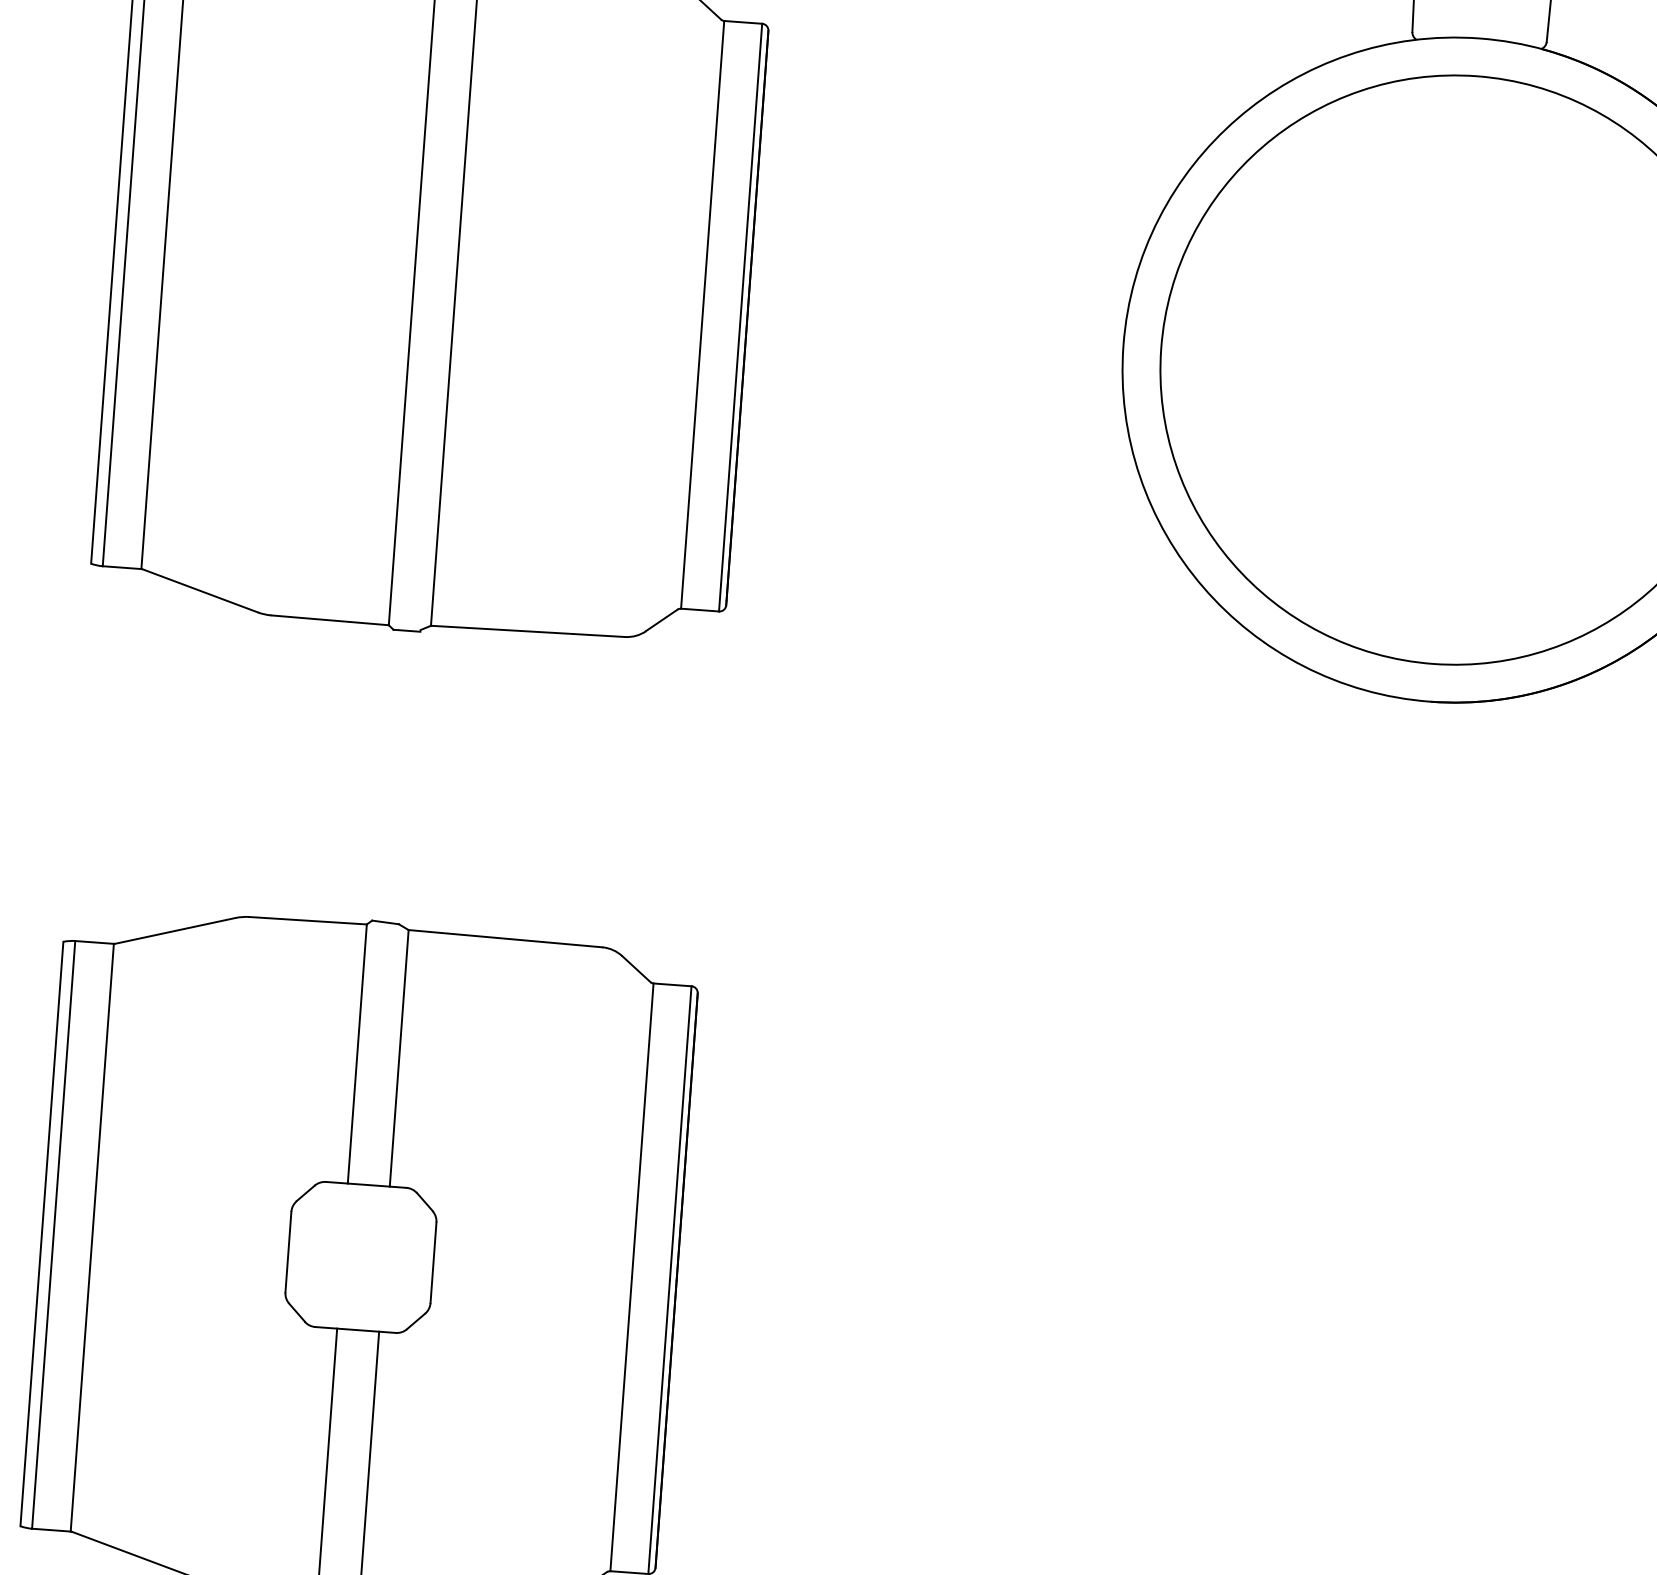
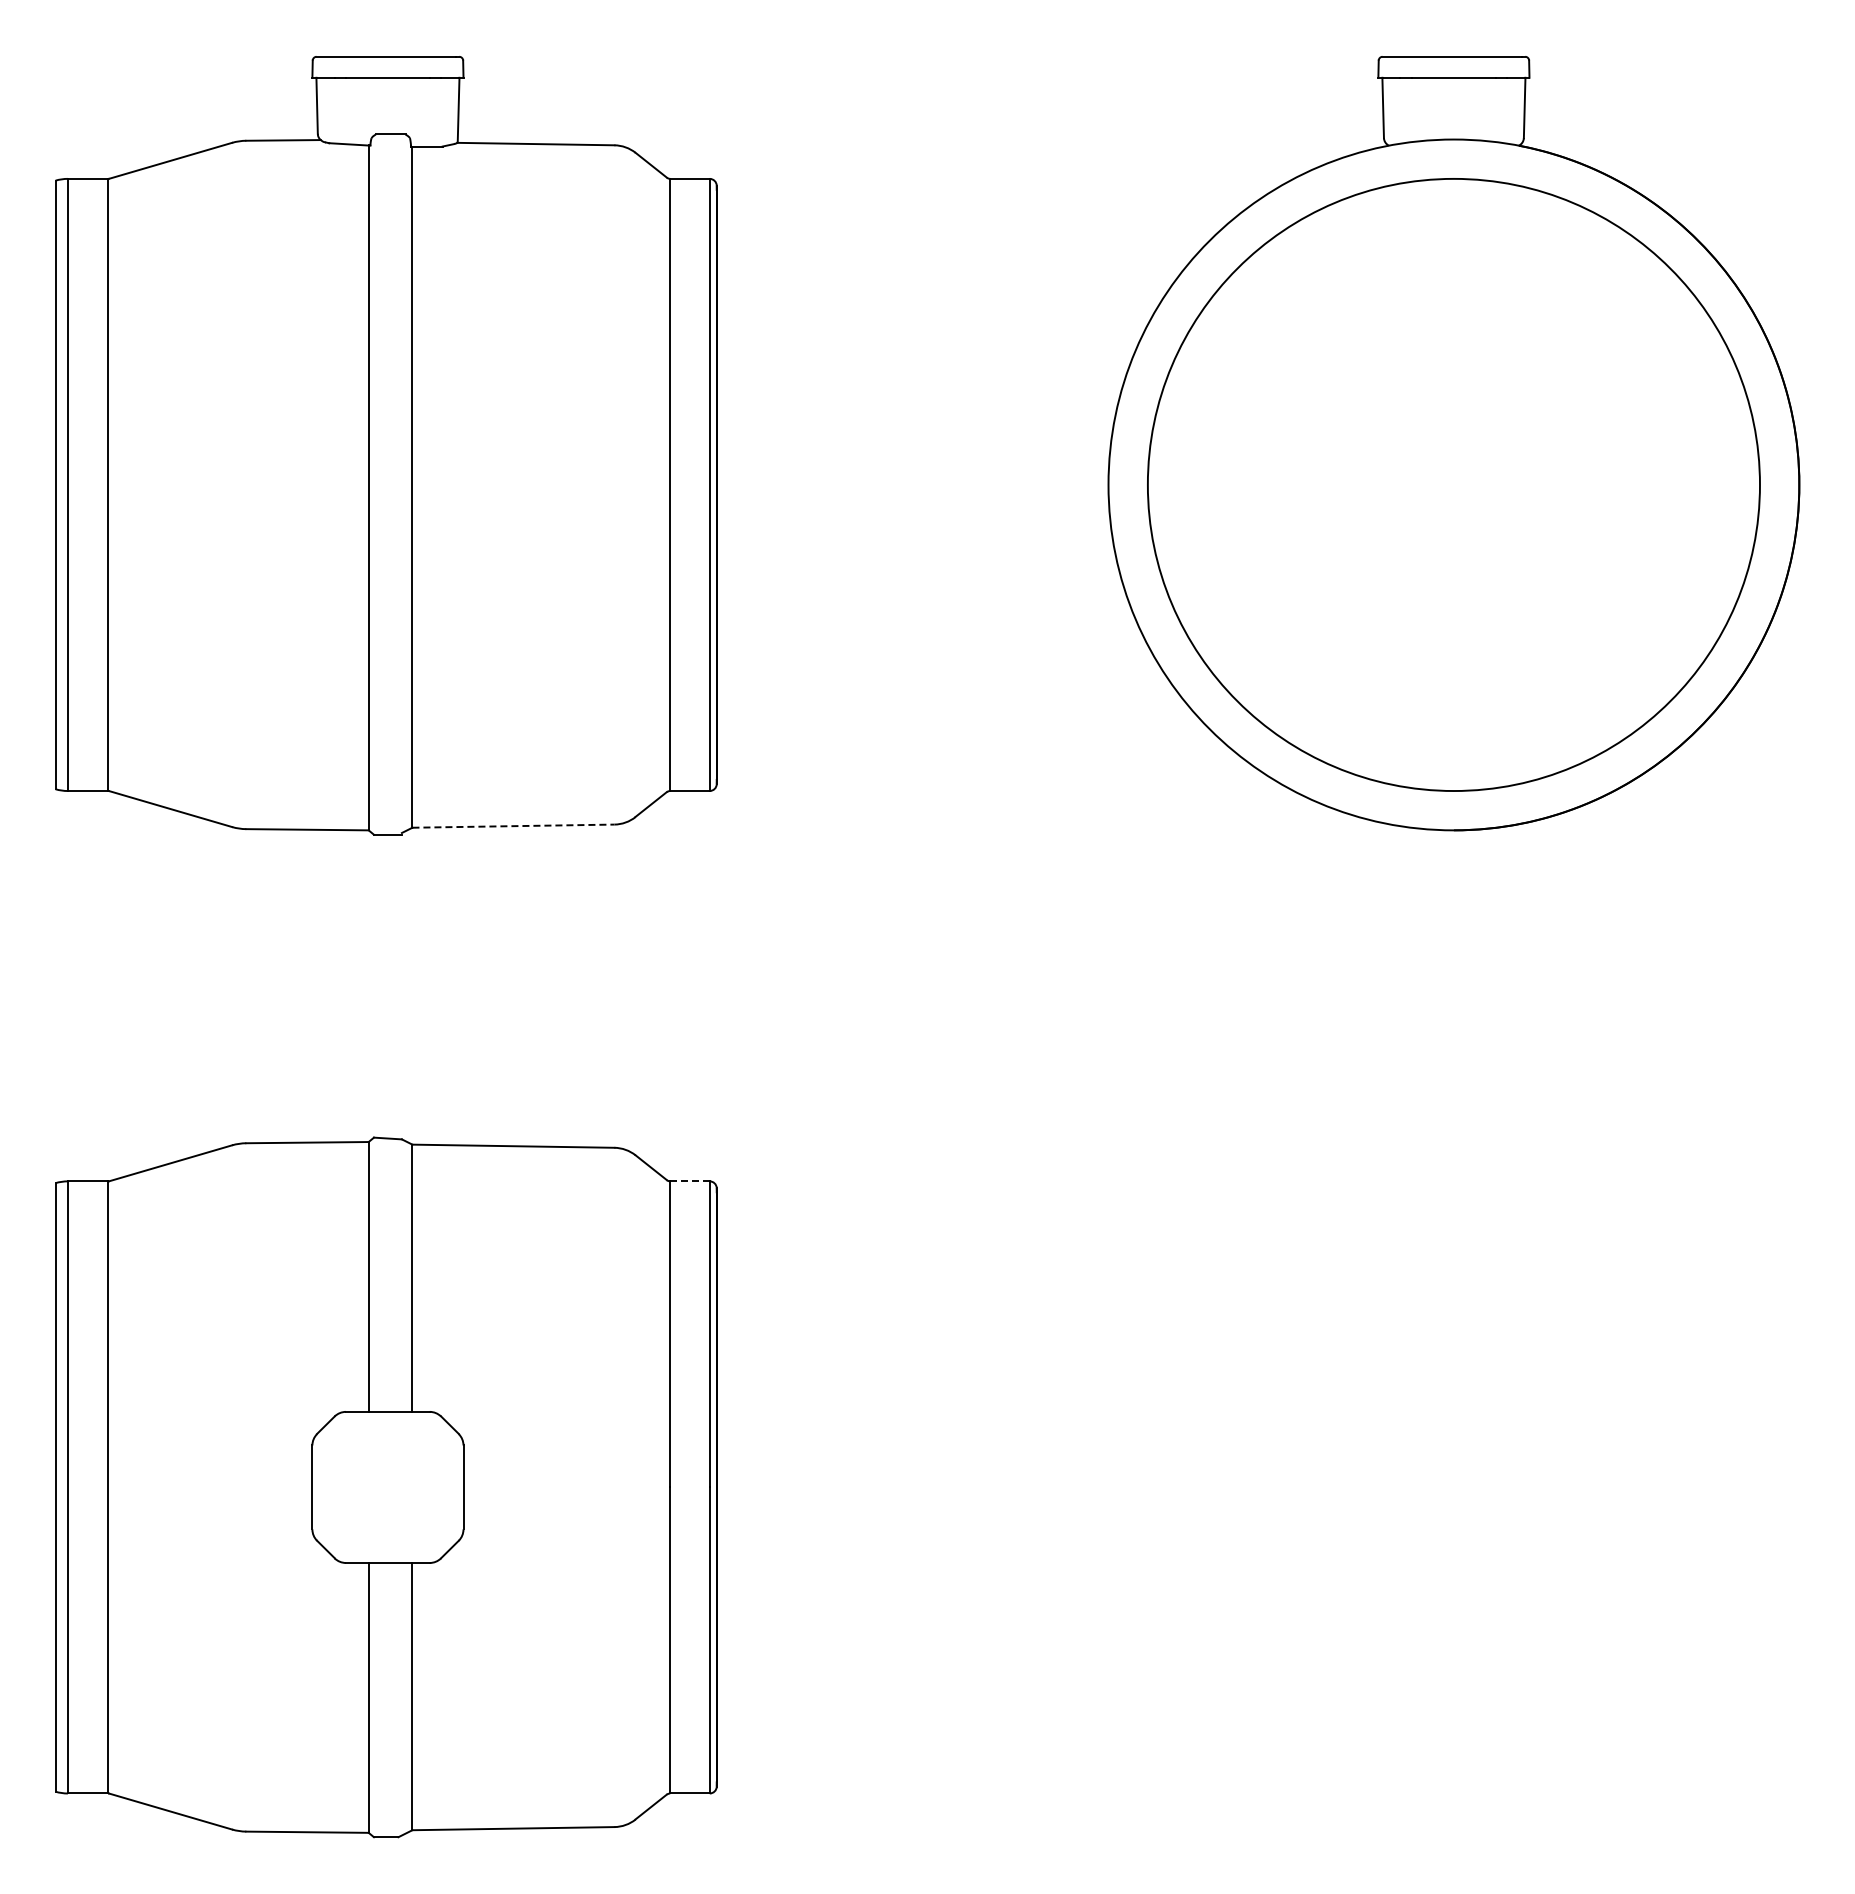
line: (528, 631) -> (513, 826), solid -> dashed
line: (673, 985) -> (690, 1181), solid -> dashed

